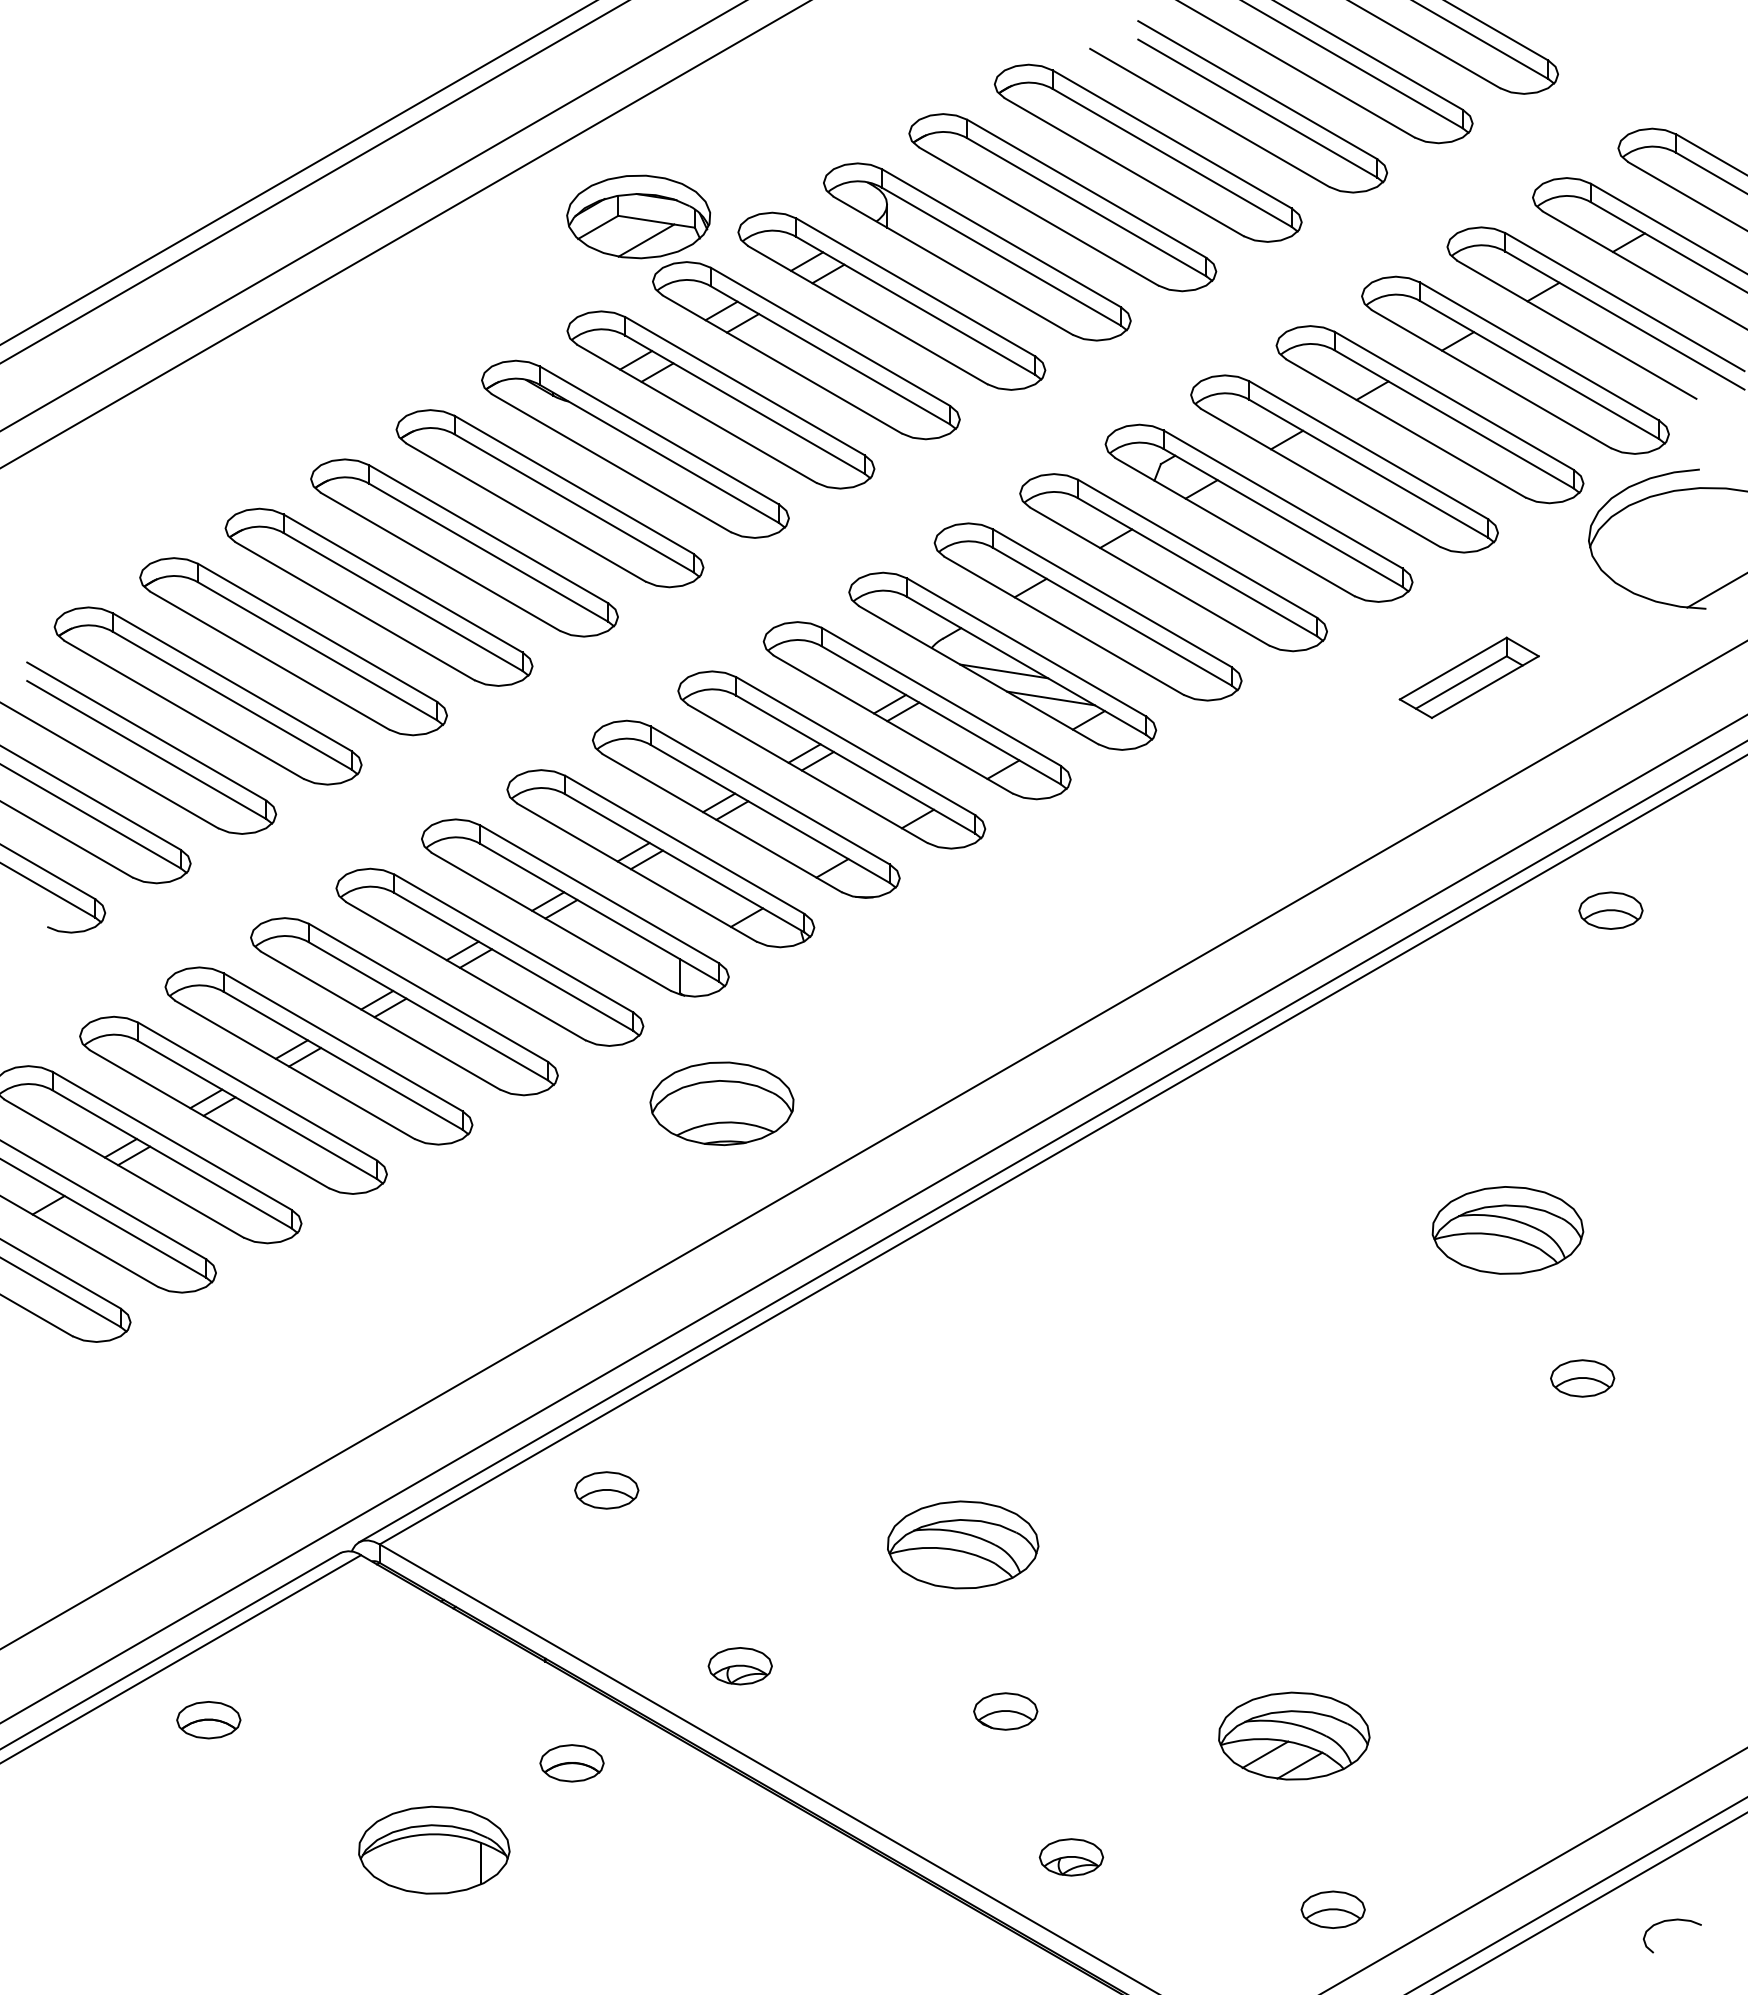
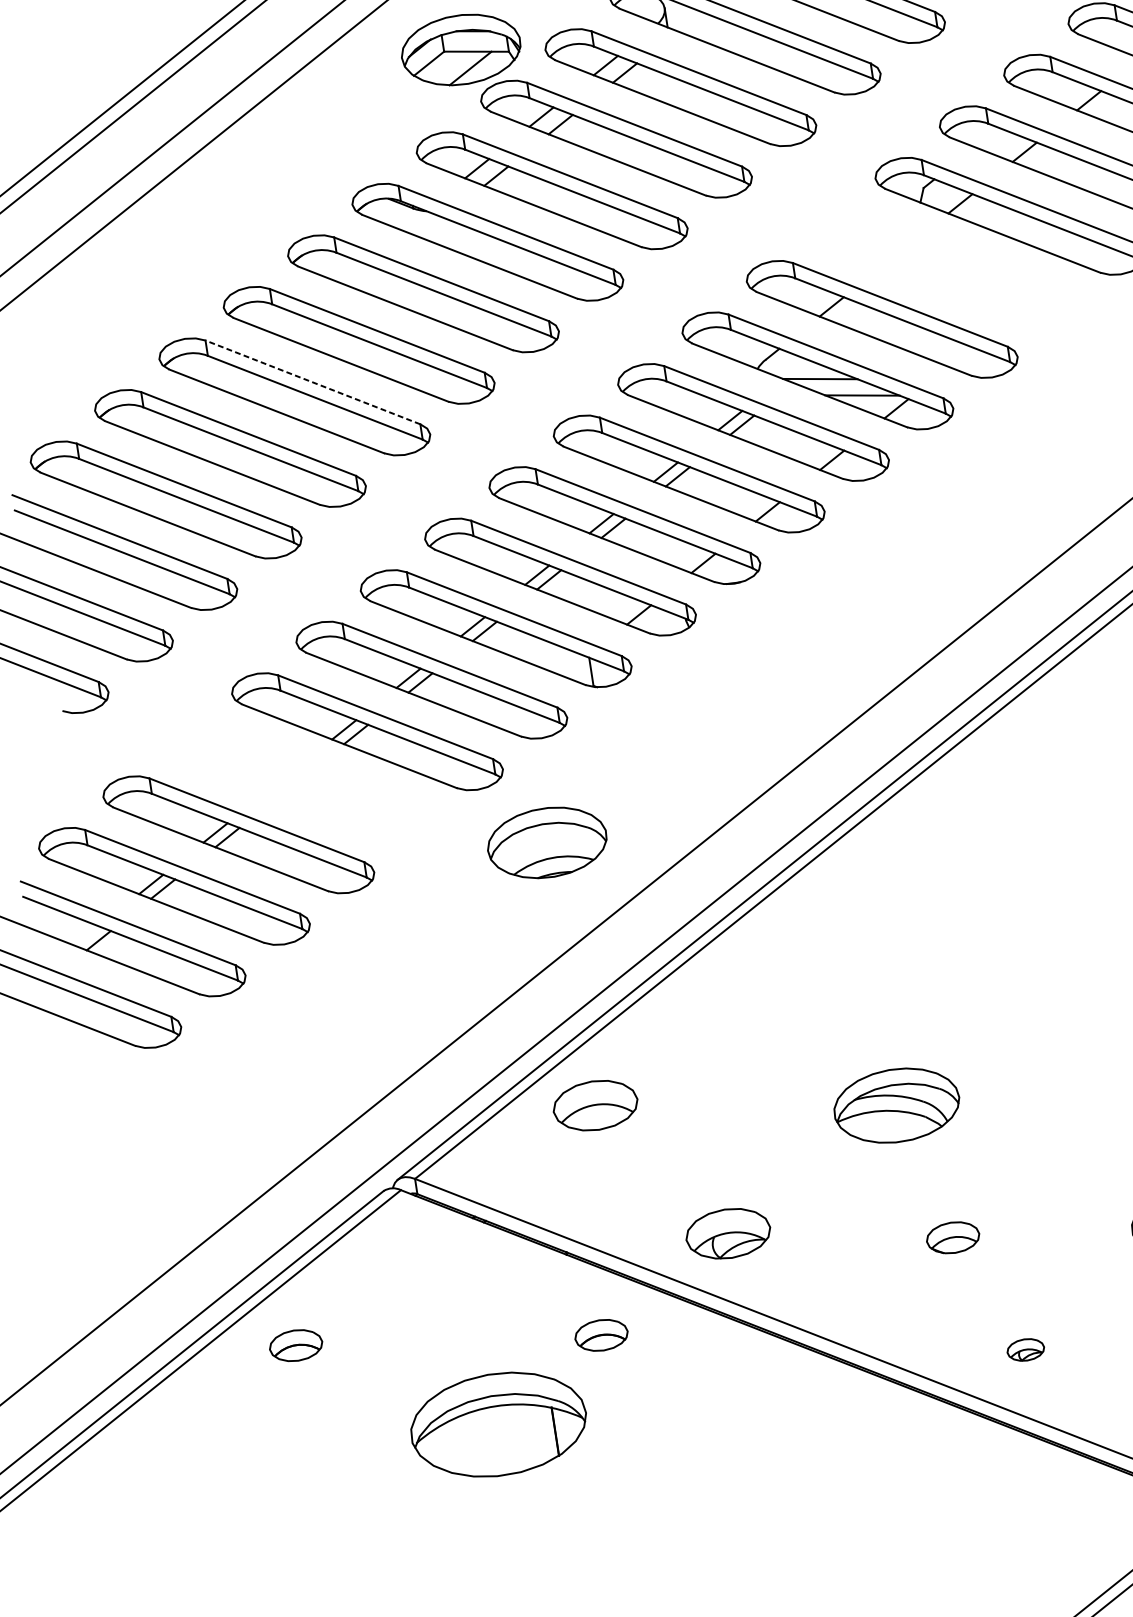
part: (1173, 562) -> (946, 267), removed
line: (403, 583) -> (313, 382), solid -> dashed
part: (318, 1055) -> (302, 782), removed
part: (721, 1103) -> (546, 842), moved
part: (606, 1490) -> (595, 1105), size x1.6
part: (739, 1666) -> (727, 1234), size x1.6
part: (434, 1849) -> (498, 1423), size x1.4
part: (1071, 1857) -> (1025, 1350), size x0.7

